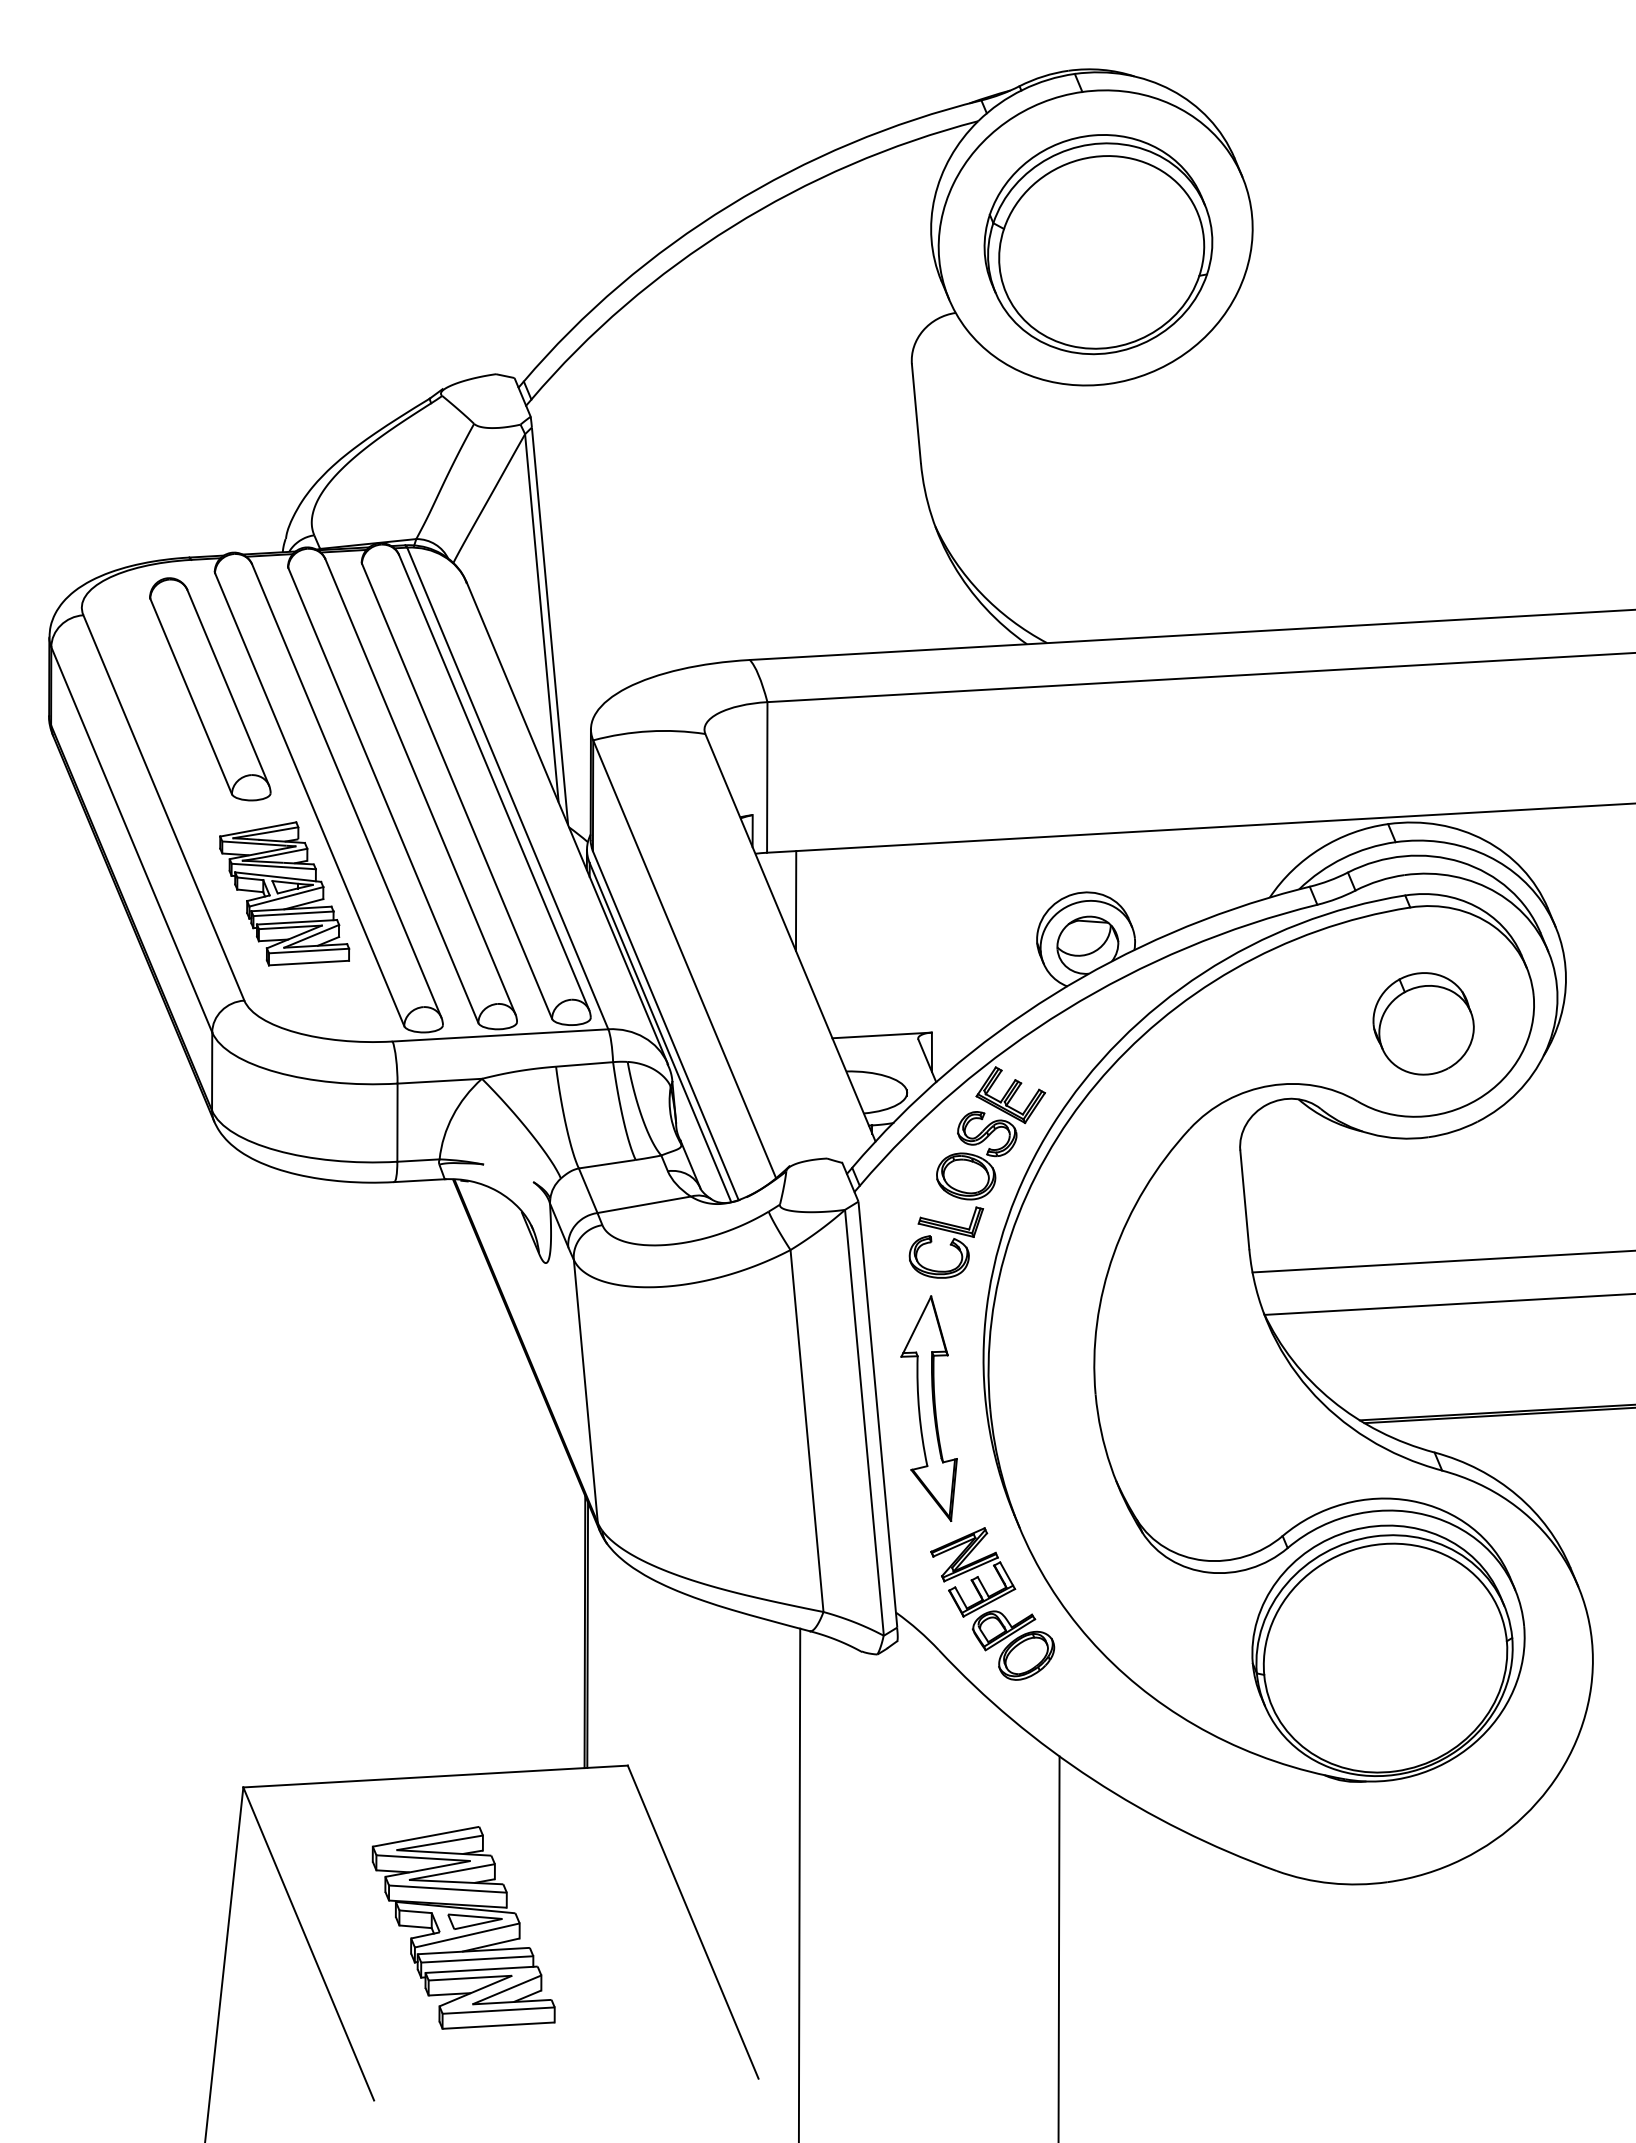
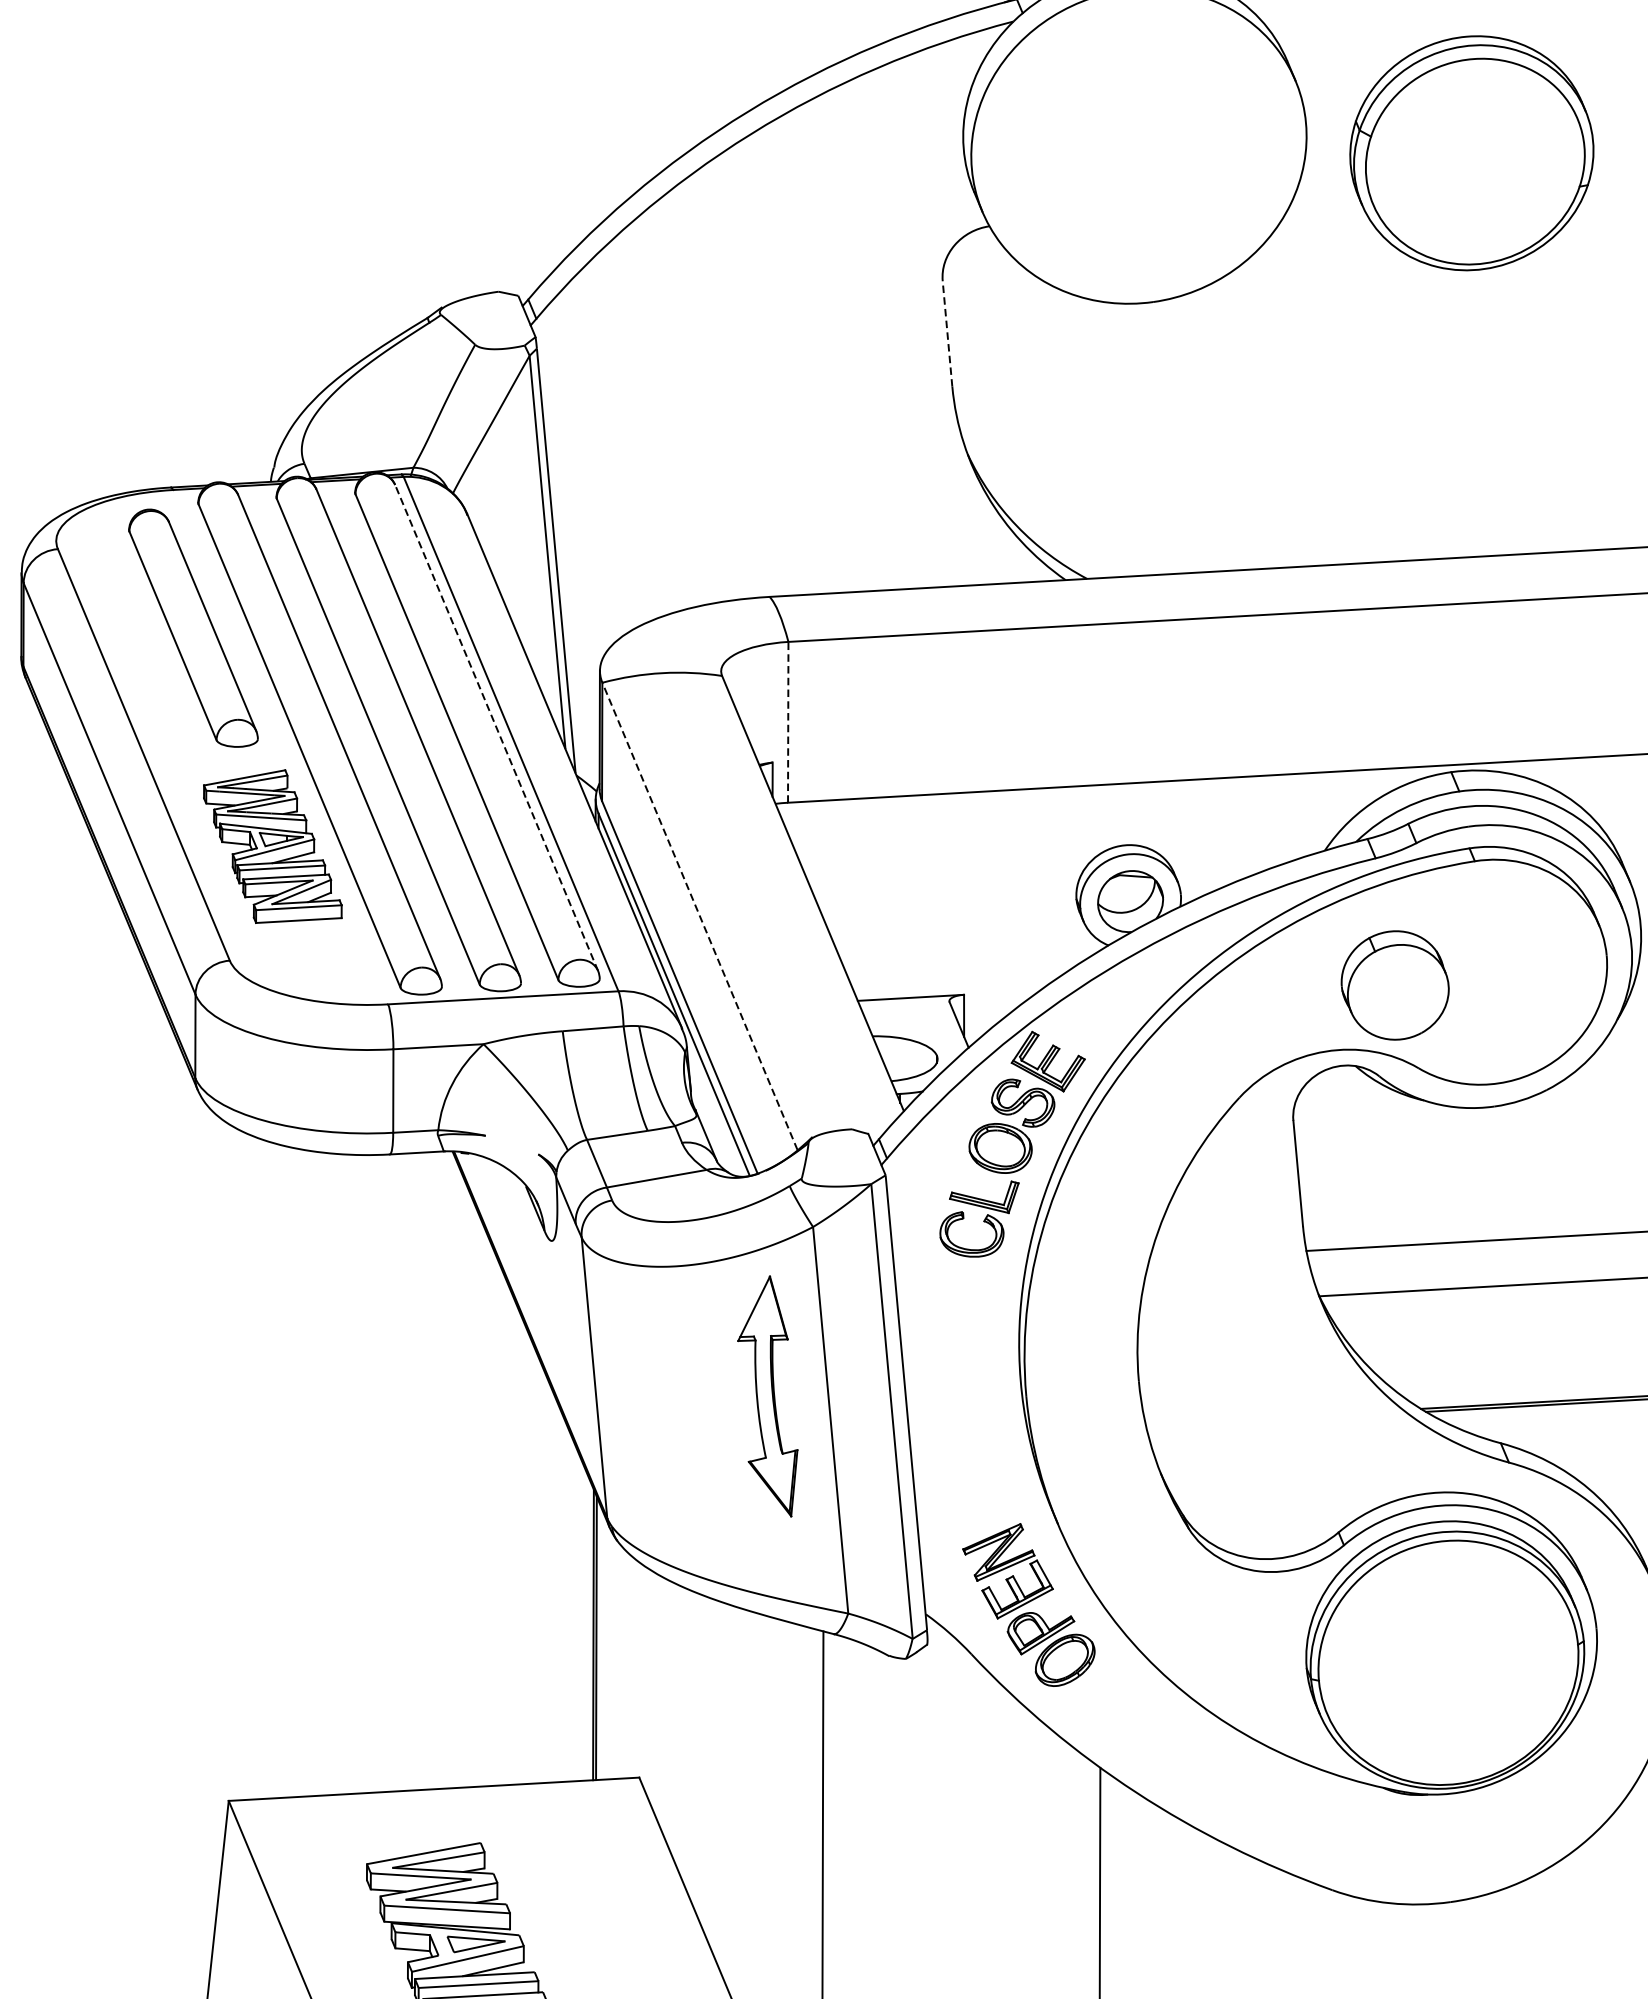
part: (1098, 244) -> (1471, 153), moved
line: (916, 413) -> (947, 333), solid -> dashed
line: (767, 776) -> (788, 721), solid -> dashed
line: (494, 782) -> (496, 727), solid -> dashed
line: (795, 901) -> (818, 854), removed
line: (684, 958) -> (699, 915), solid -> dashed
part: (1423, 1023) -> (1395, 985), moved
part: (928, 1408) -> (767, 1396), moved

